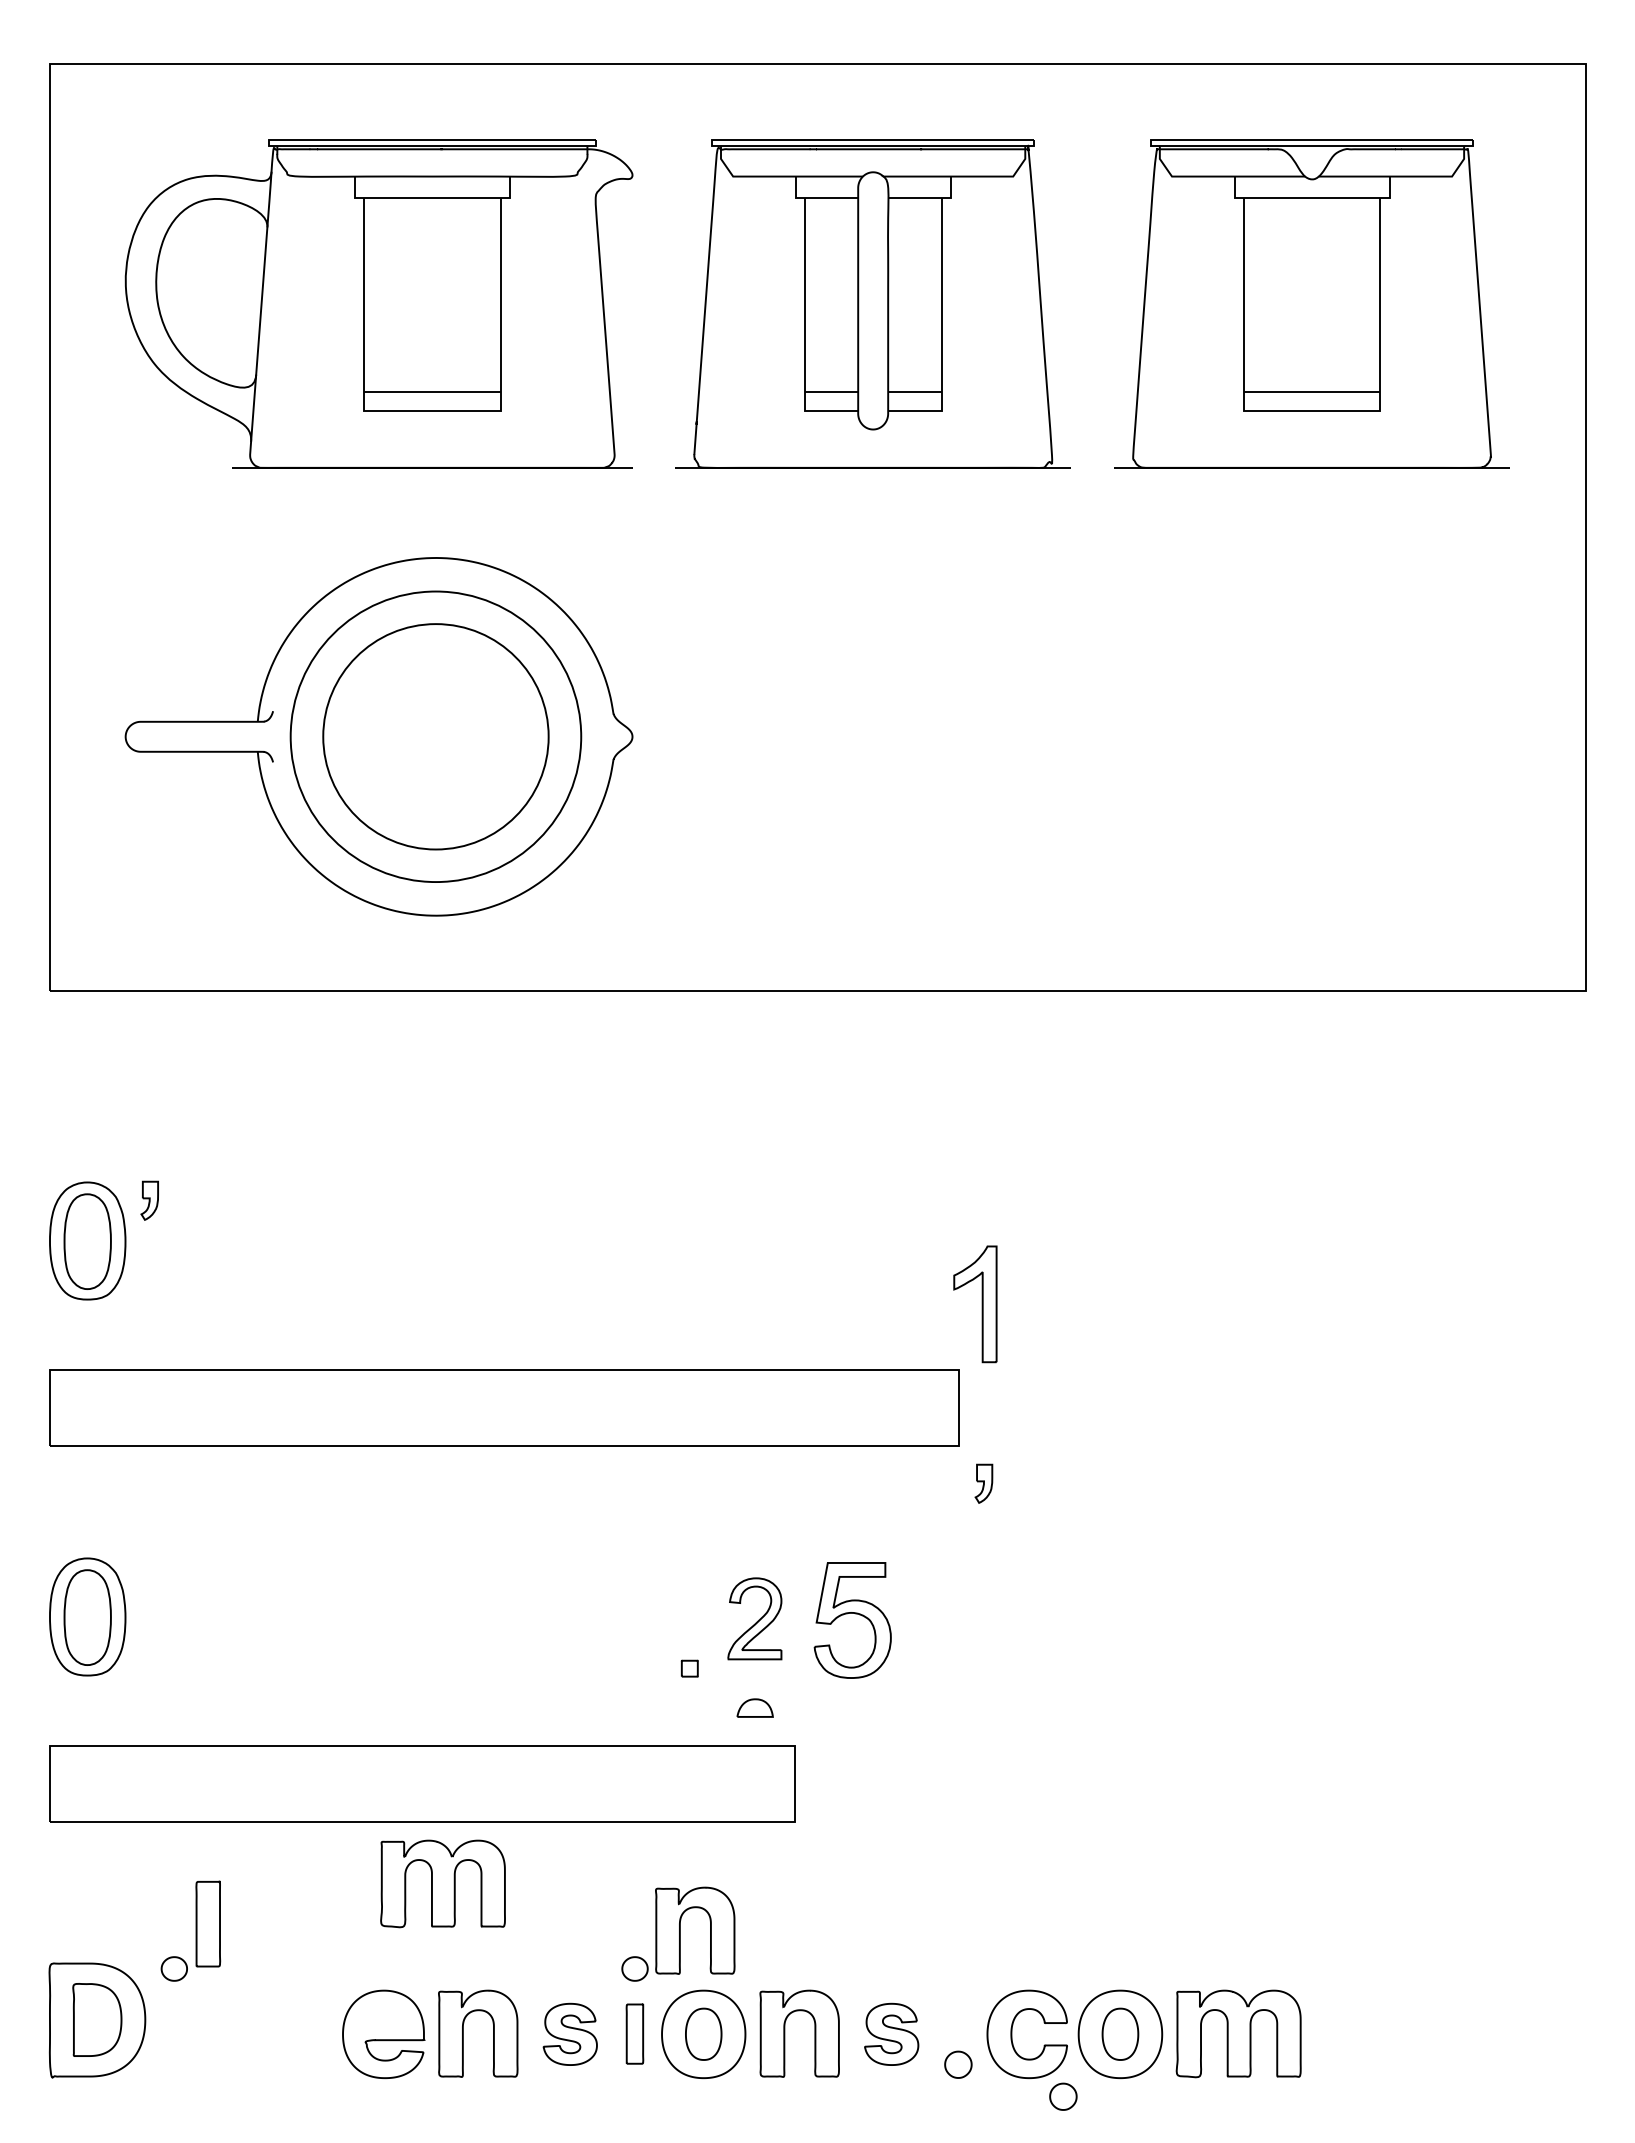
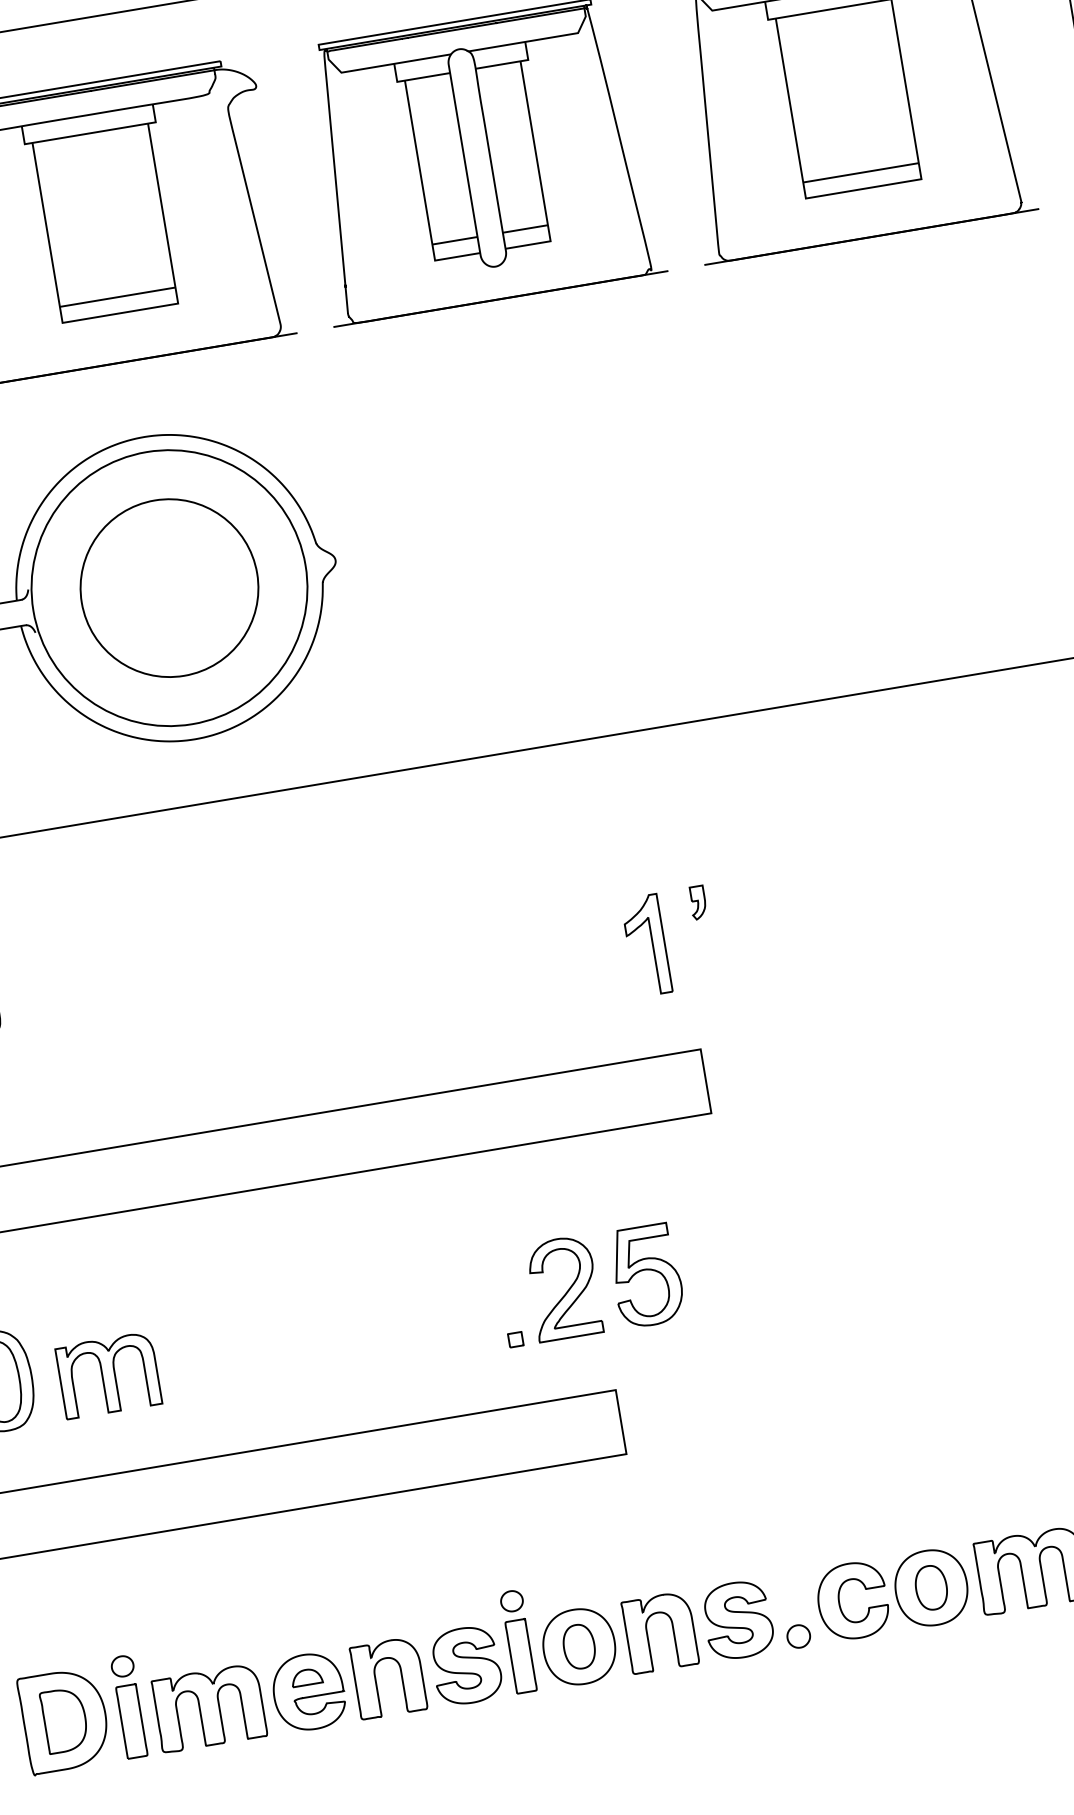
circle: (435, 736) -> (169, 587), size x0.71
circle: (435, 736) -> (169, 587), size x1.43
part: (975, 1304) -> (646, 945), moved
part: (983, 1483) -> (697, 902), moved
part: (754, 1618) -> (563, 1288), size x1.43
part: (214, 1631) -> (108, 1375), added
part: (754, 1707) -> (306, 1676), moved
part: (442, 1883) -> (208, 1708), moved
part: (208, 1923) -> (131, 1720), moved
part: (680, 1930) -> (544, 1562), removed
part: (634, 2033) -> (520, 1655), size x1.43
part: (570, 2034) -> (466, 1665), size x1.43
part: (891, 2034) -> (737, 1620), size x1.43
part: (1063, 2096) -> (892, 1648), removed

